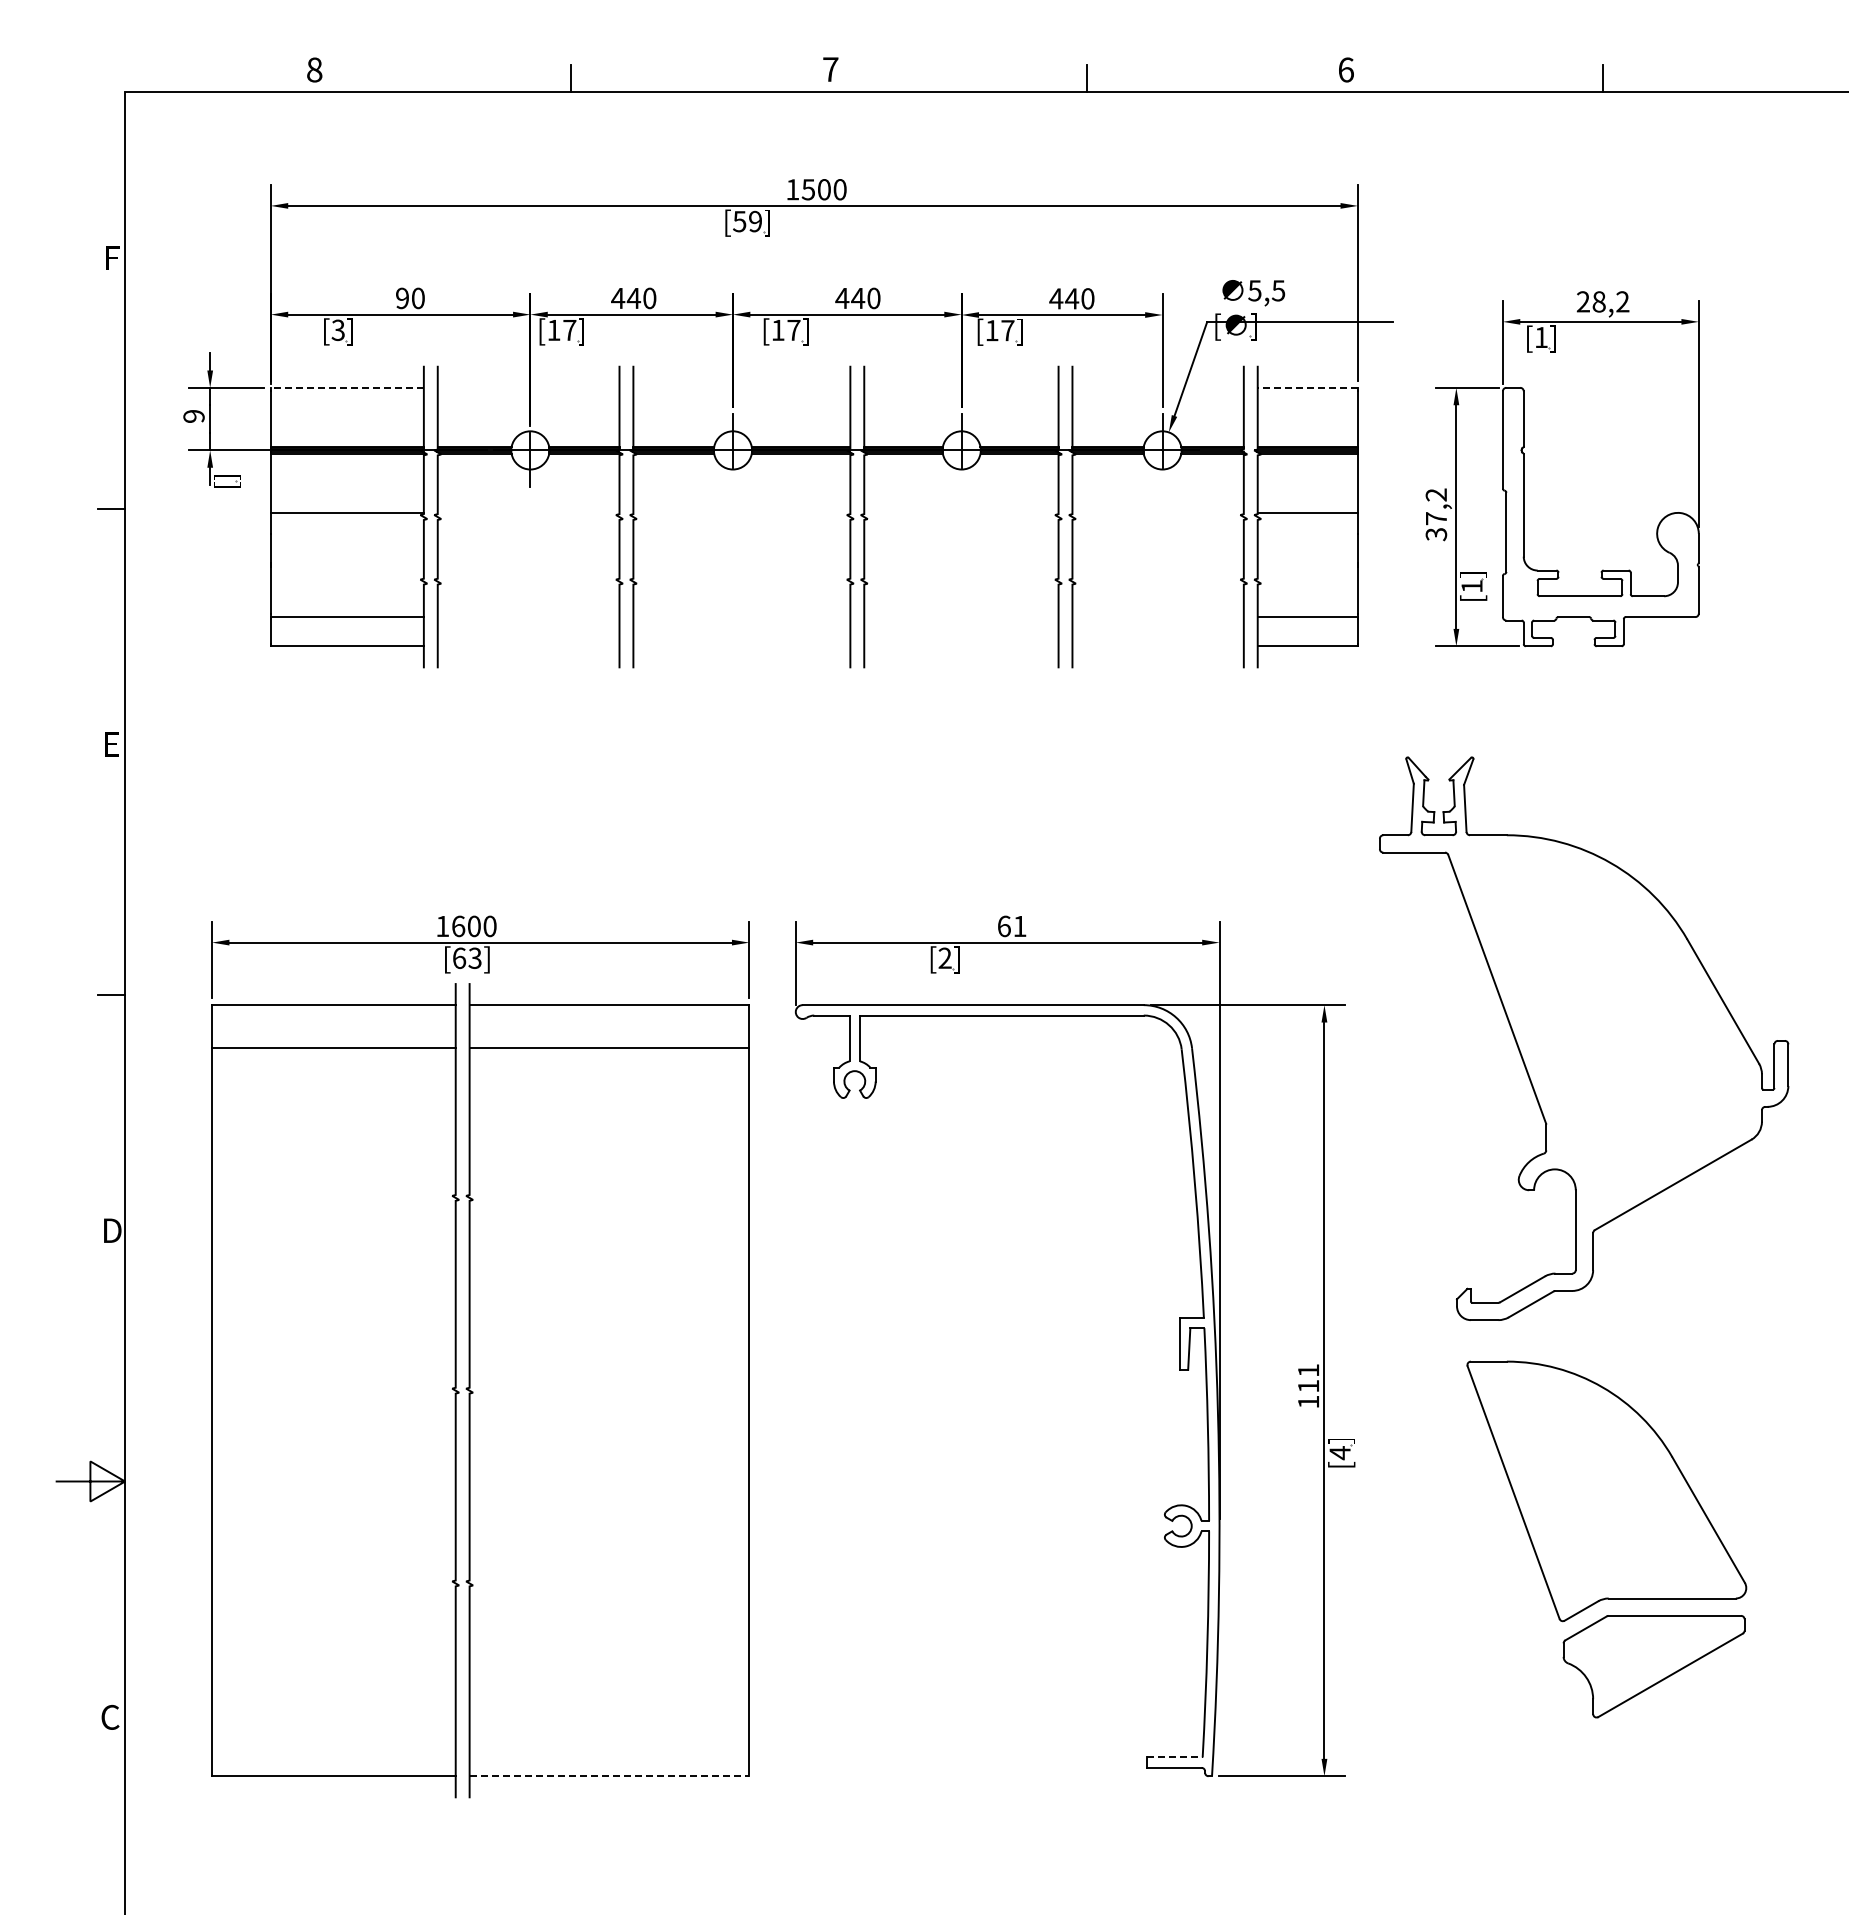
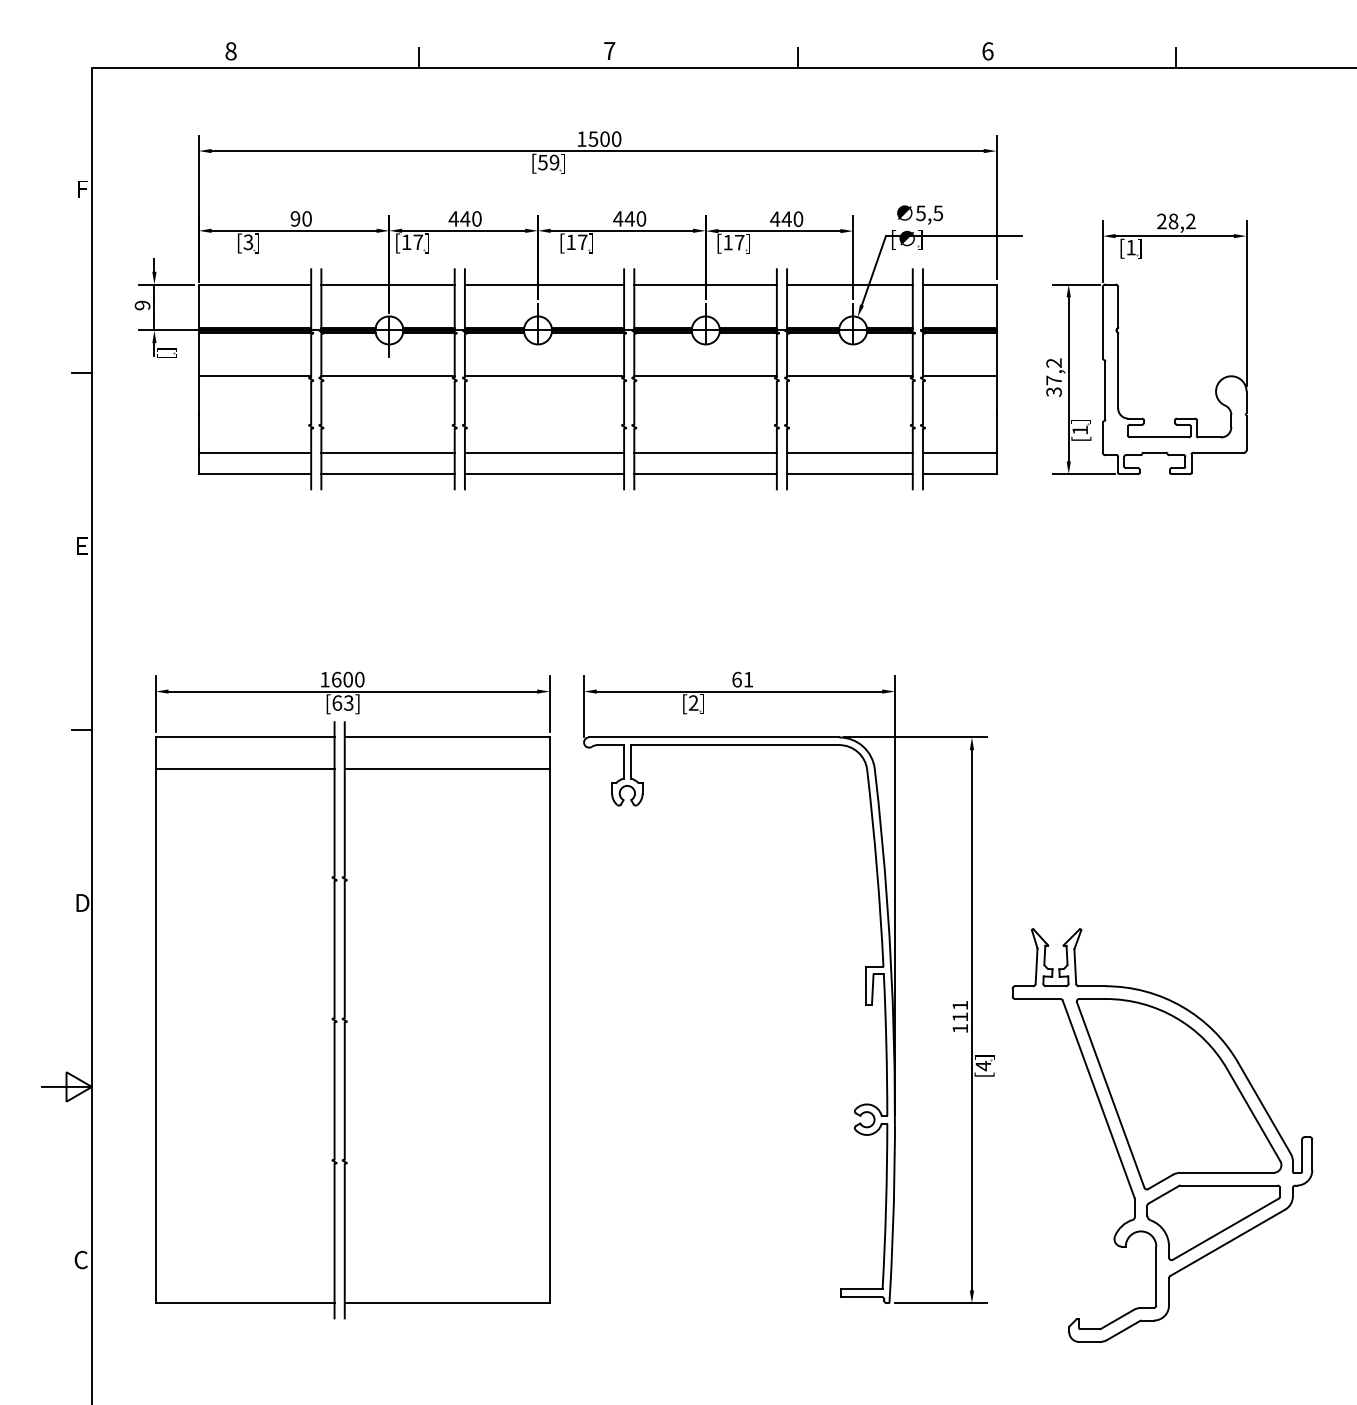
line: (347, 387) -> (255, 284), dashed -> solid
line: (528, 387) -> (387, 284), added
line: (741, 387) -> (544, 284), added
line: (961, 387) -> (705, 284), added
line: (1157, 387) -> (849, 284), added
line: (1307, 387) -> (959, 284), dashed -> solid
line: (528, 512) -> (387, 376), added
line: (741, 512) -> (544, 376), added
line: (961, 512) -> (705, 376), added
line: (1157, 512) -> (849, 376), added
line: (528, 617) -> (387, 453), added
line: (741, 617) -> (544, 453), added
line: (961, 617) -> (705, 453), added
line: (1157, 617) -> (849, 453), added
line: (528, 646) -> (387, 474), added
line: (741, 646) -> (544, 474), added
line: (961, 646) -> (705, 474), added
line: (1157, 646) -> (849, 474), added
part: (1584, 1038) -> (1162, 1135), moved
line: (1175, 1757) -> (862, 1289), dashed -> solid
line: (609, 1776) -> (447, 1303), dashed -> solid

